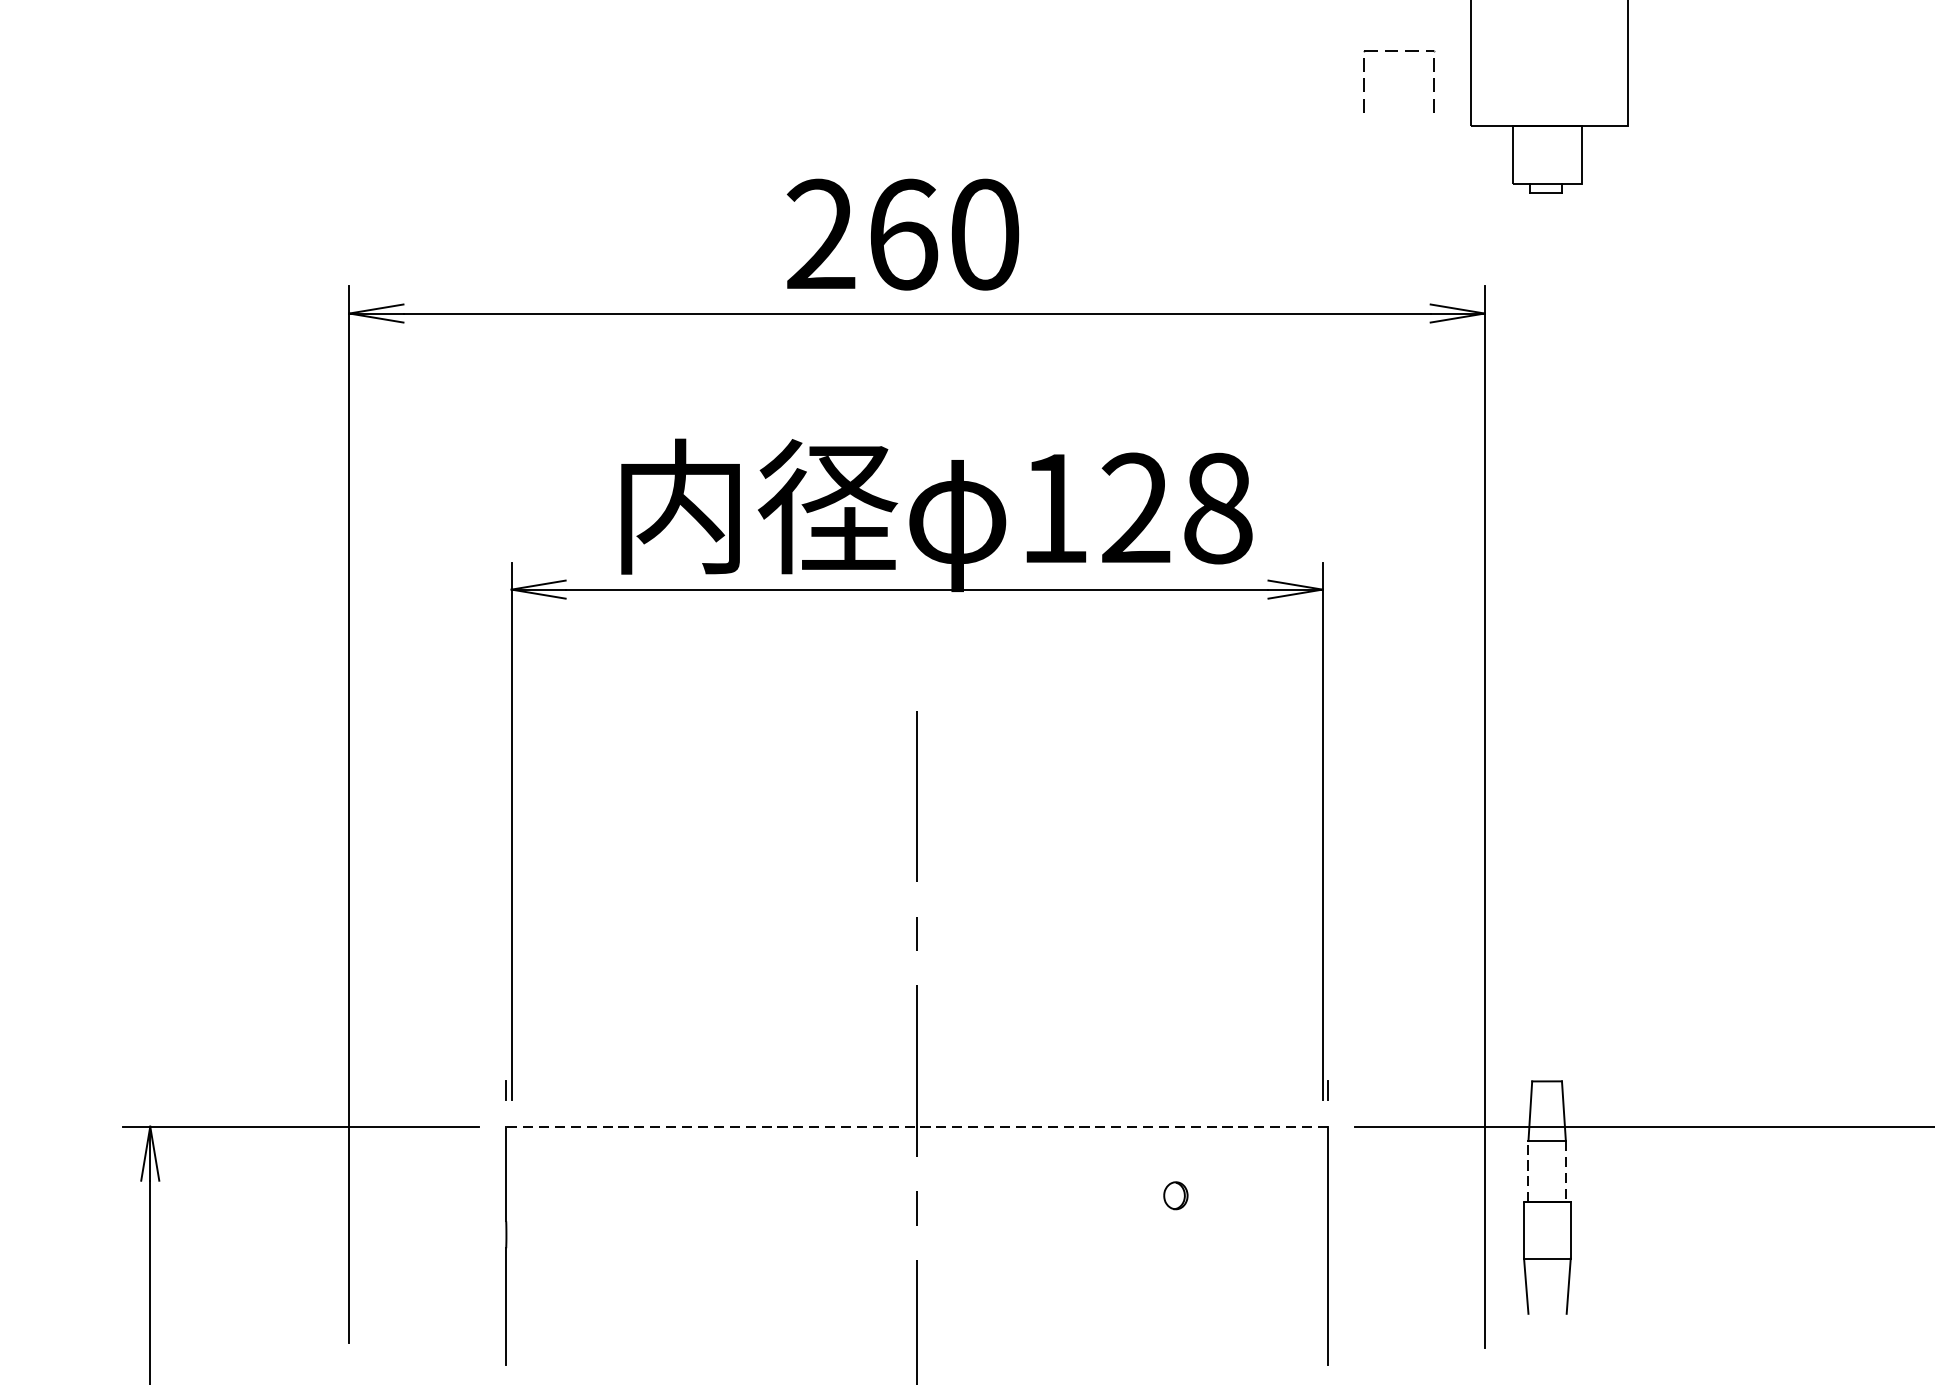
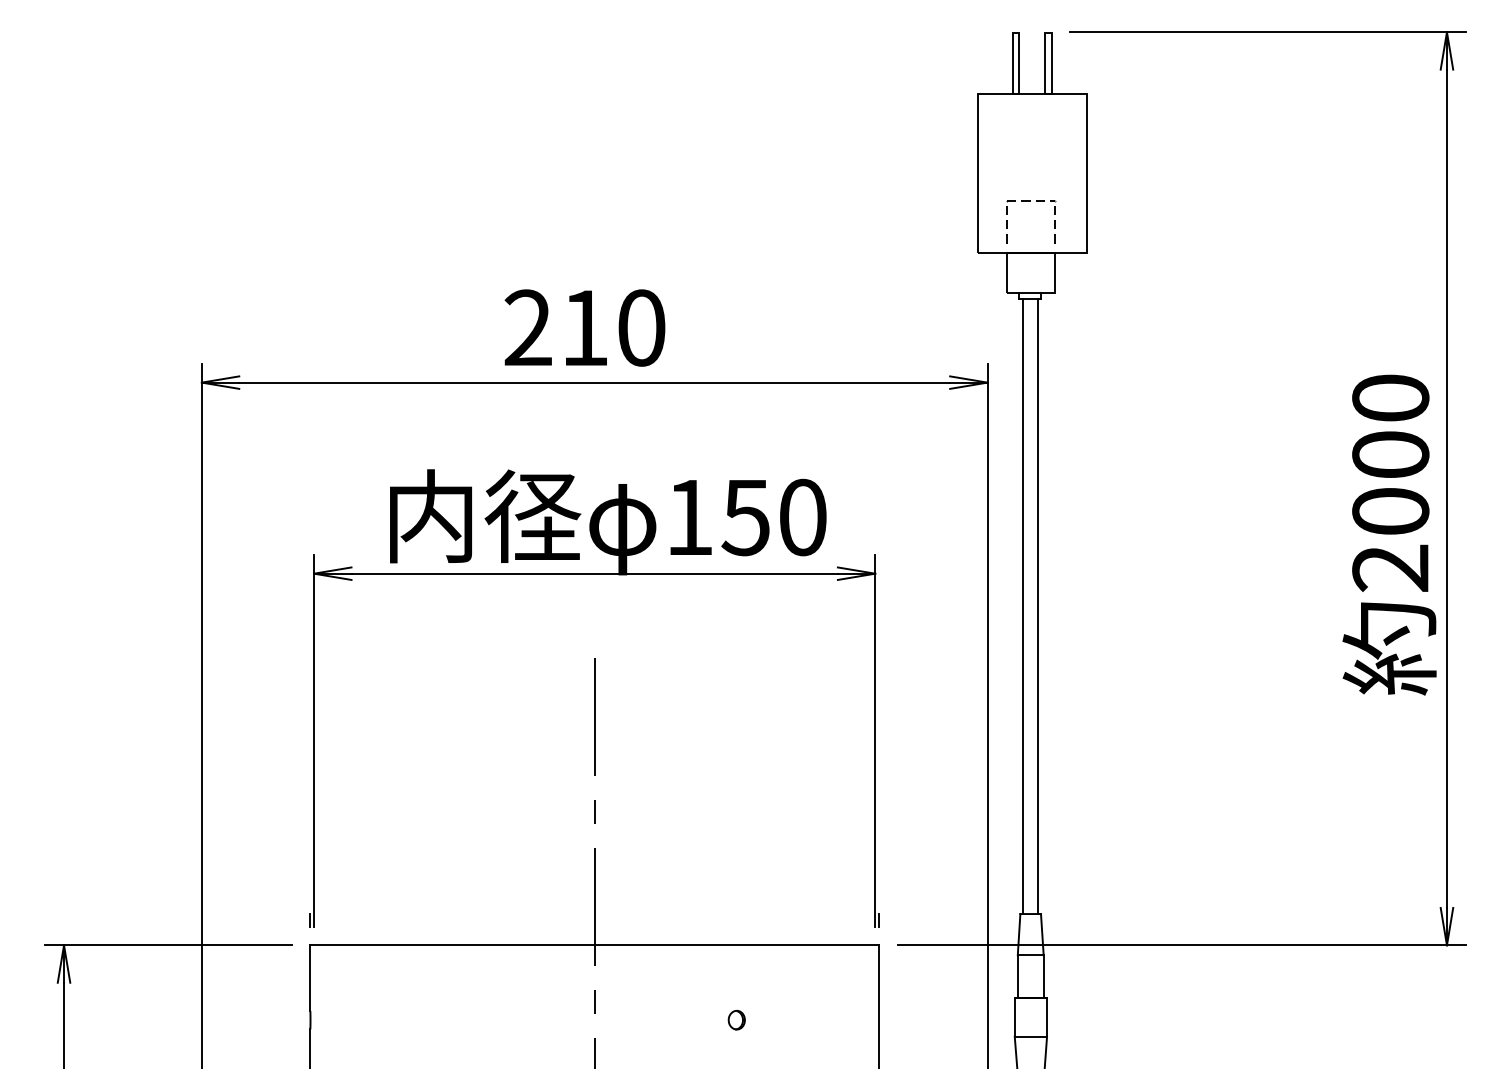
part: (1397, 51) -> (1030, 201), moved
text: (903, 233) -> (585, 327), 260 -> 210
text: (1175, 508) -> (773, 517), 128 -> 150
line: (1536, 637) -> (1023, 606), added
line: (1556, 637) -> (1037, 606), added
line: (916, 1126) -> (594, 945), dashed -> solid
line: (1528, 1171) -> (1017, 976), dashed -> solid
line: (1565, 1173) -> (1043, 977), dashed -> solid
part: (1175, 1196) -> (736, 1020), moved

